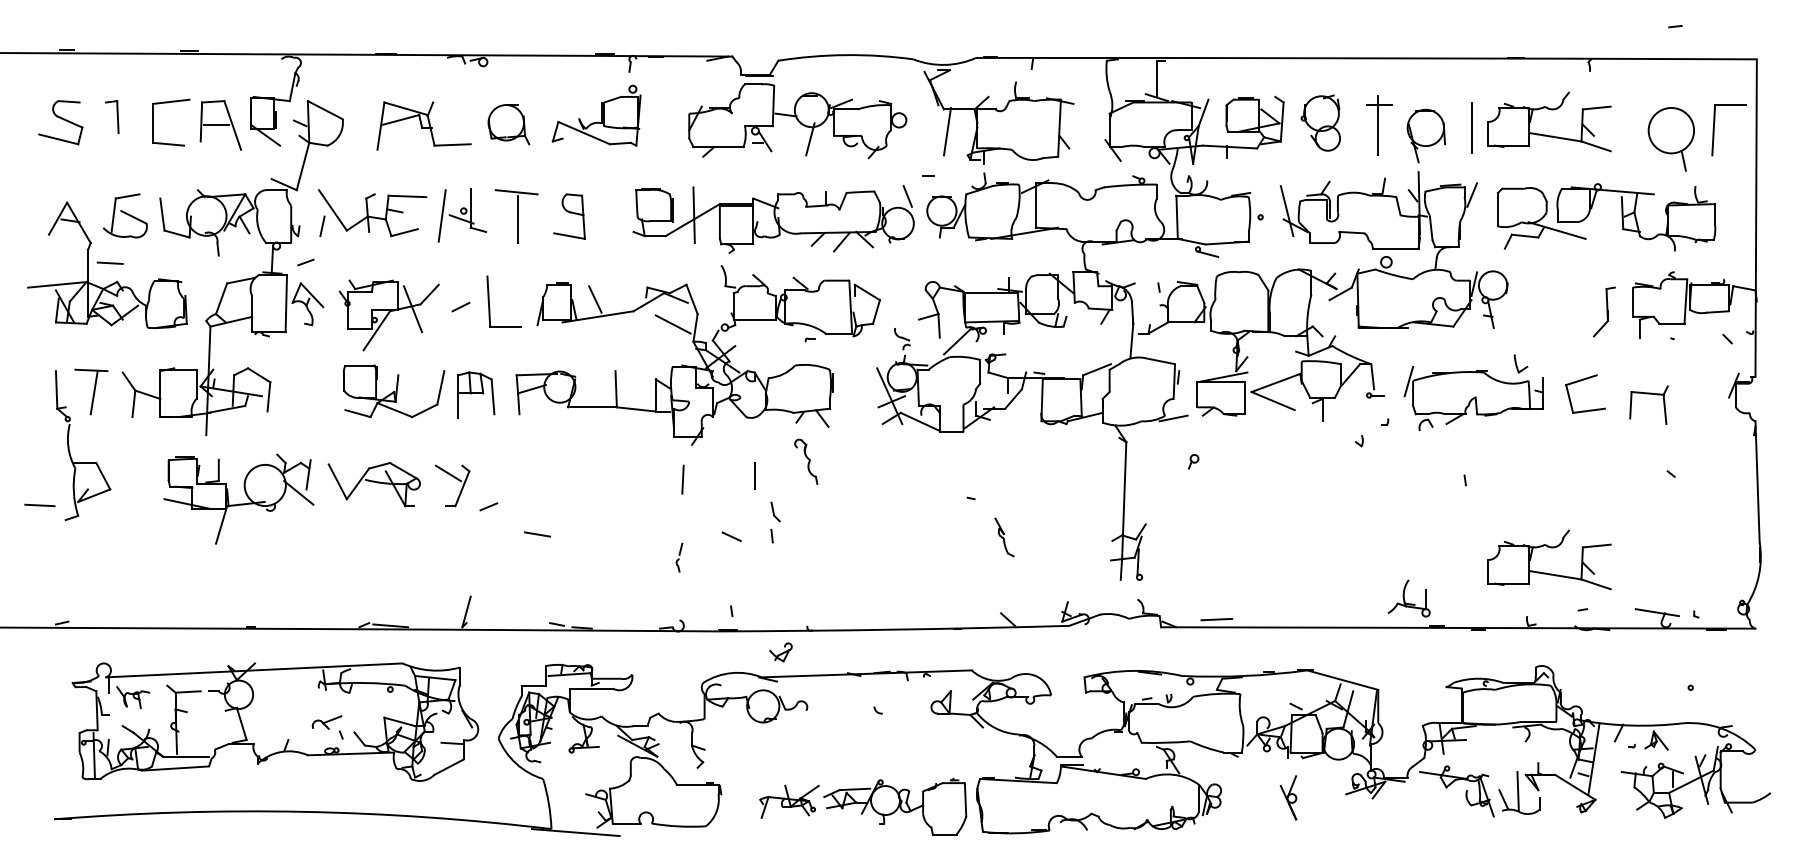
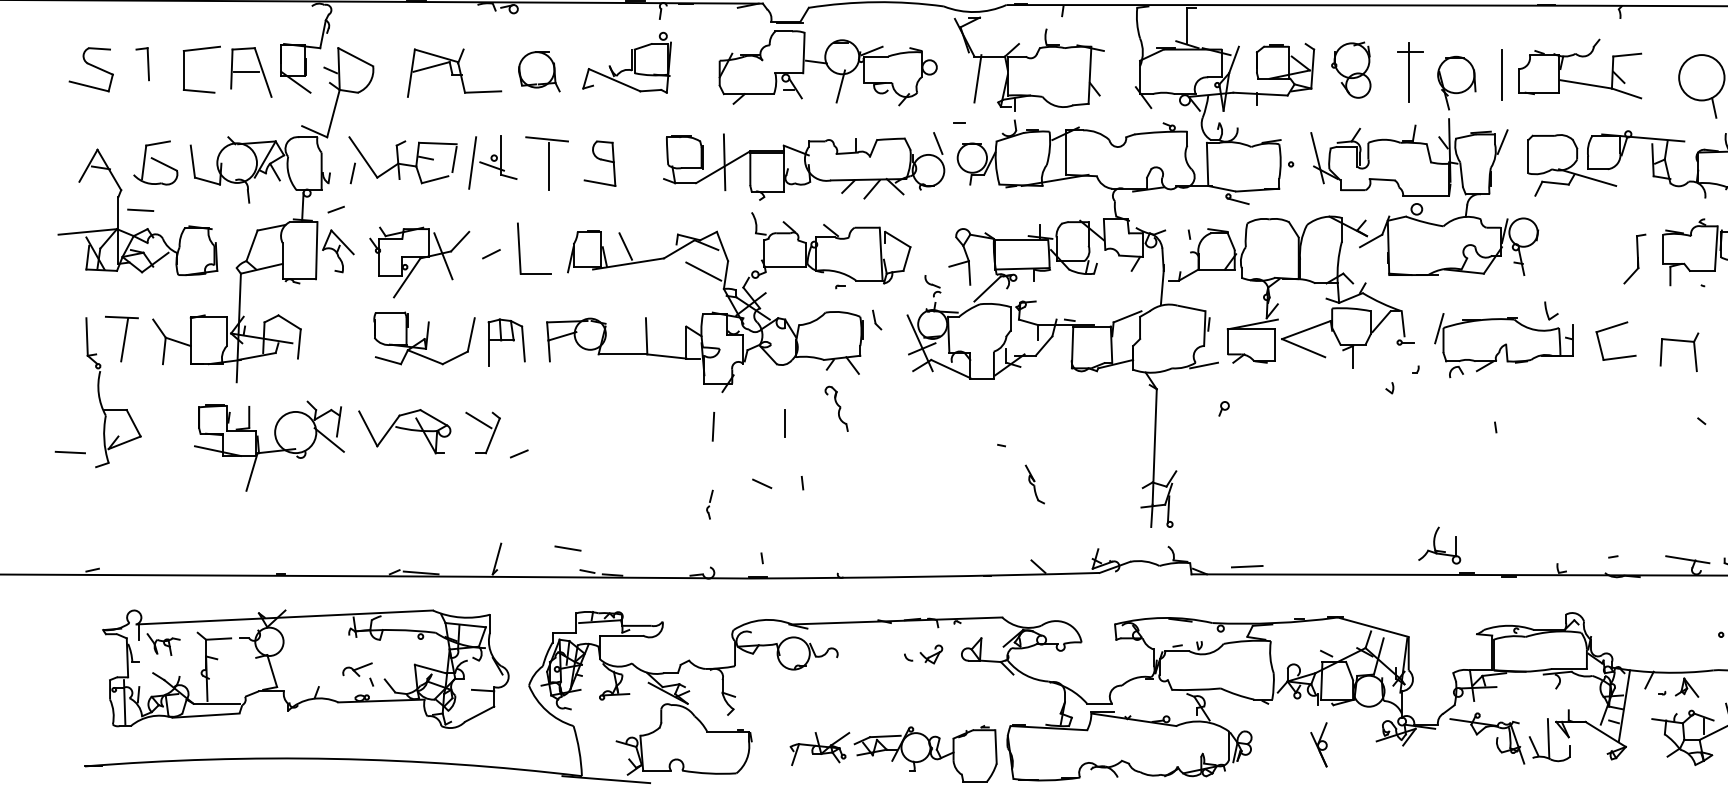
line: (424, 211) -> (454, 158), added
part: (775, 511) -> (876, 319), moved
line: (537, 534) -> (567, 548), moved
part: (1550, 548) -> (1580, 495), removed
part: (780, 652) -> (930, 654), moved

